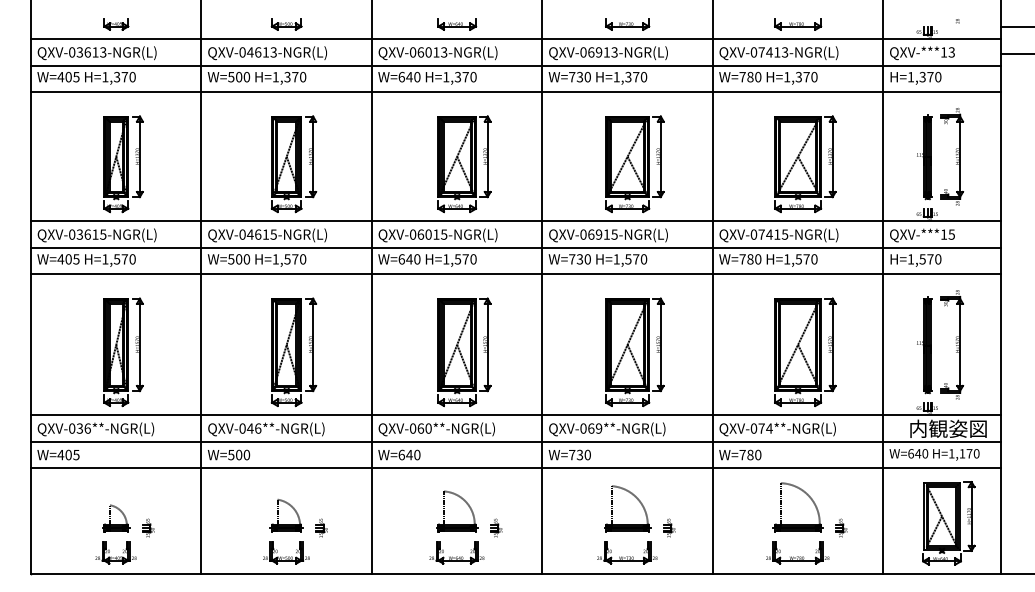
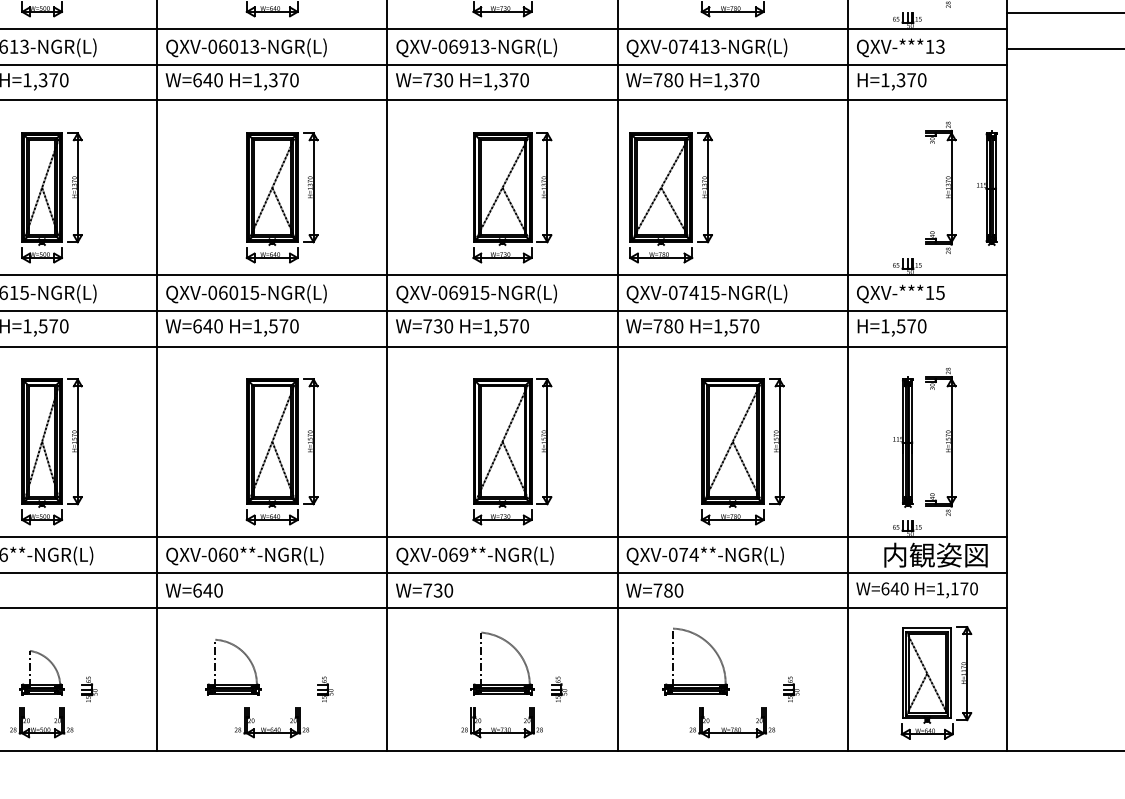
part: (924, 157) -> (987, 188), moved
part: (805, 163) -> (671, 196), moved
part: (809, 498) -> (711, 649), moved
part: (466, 504) -> (245, 657), moved

